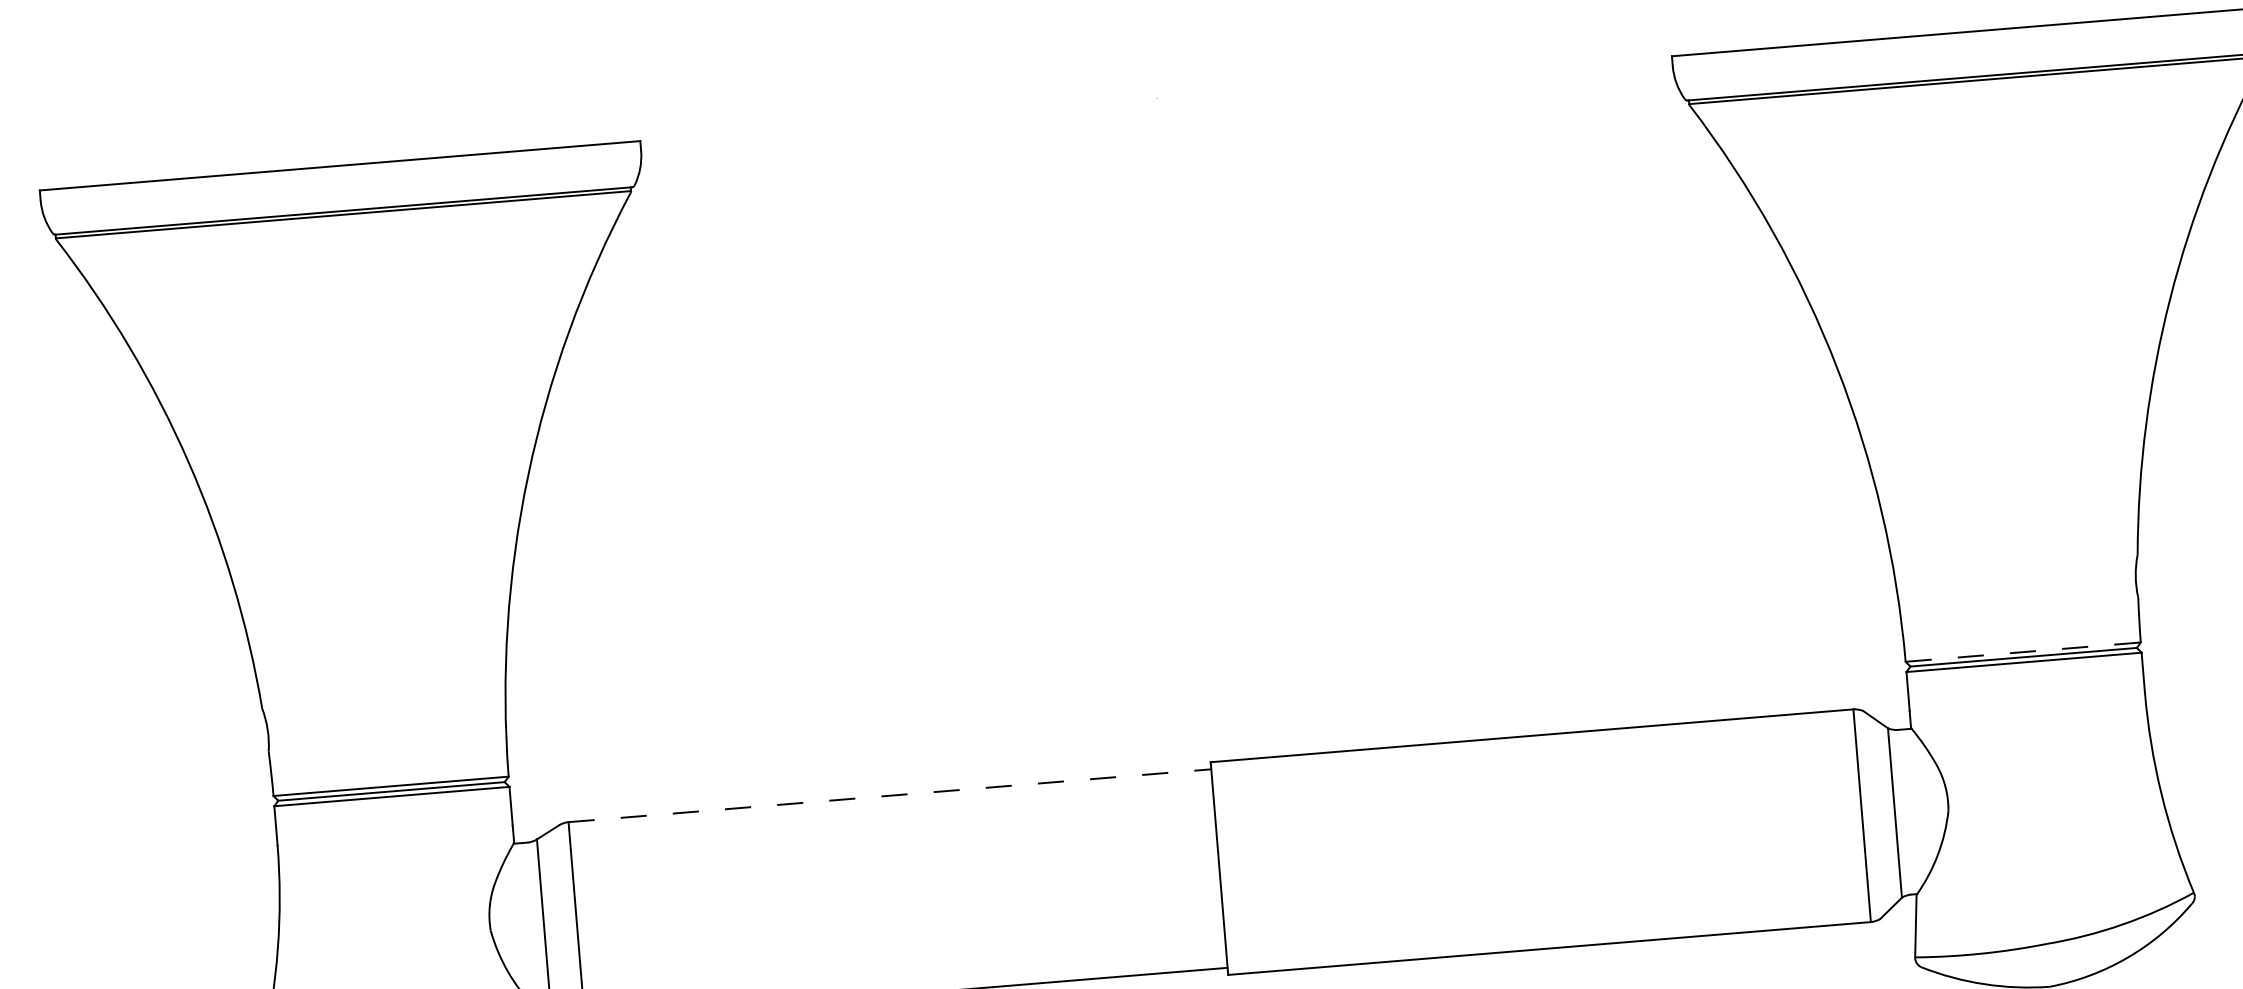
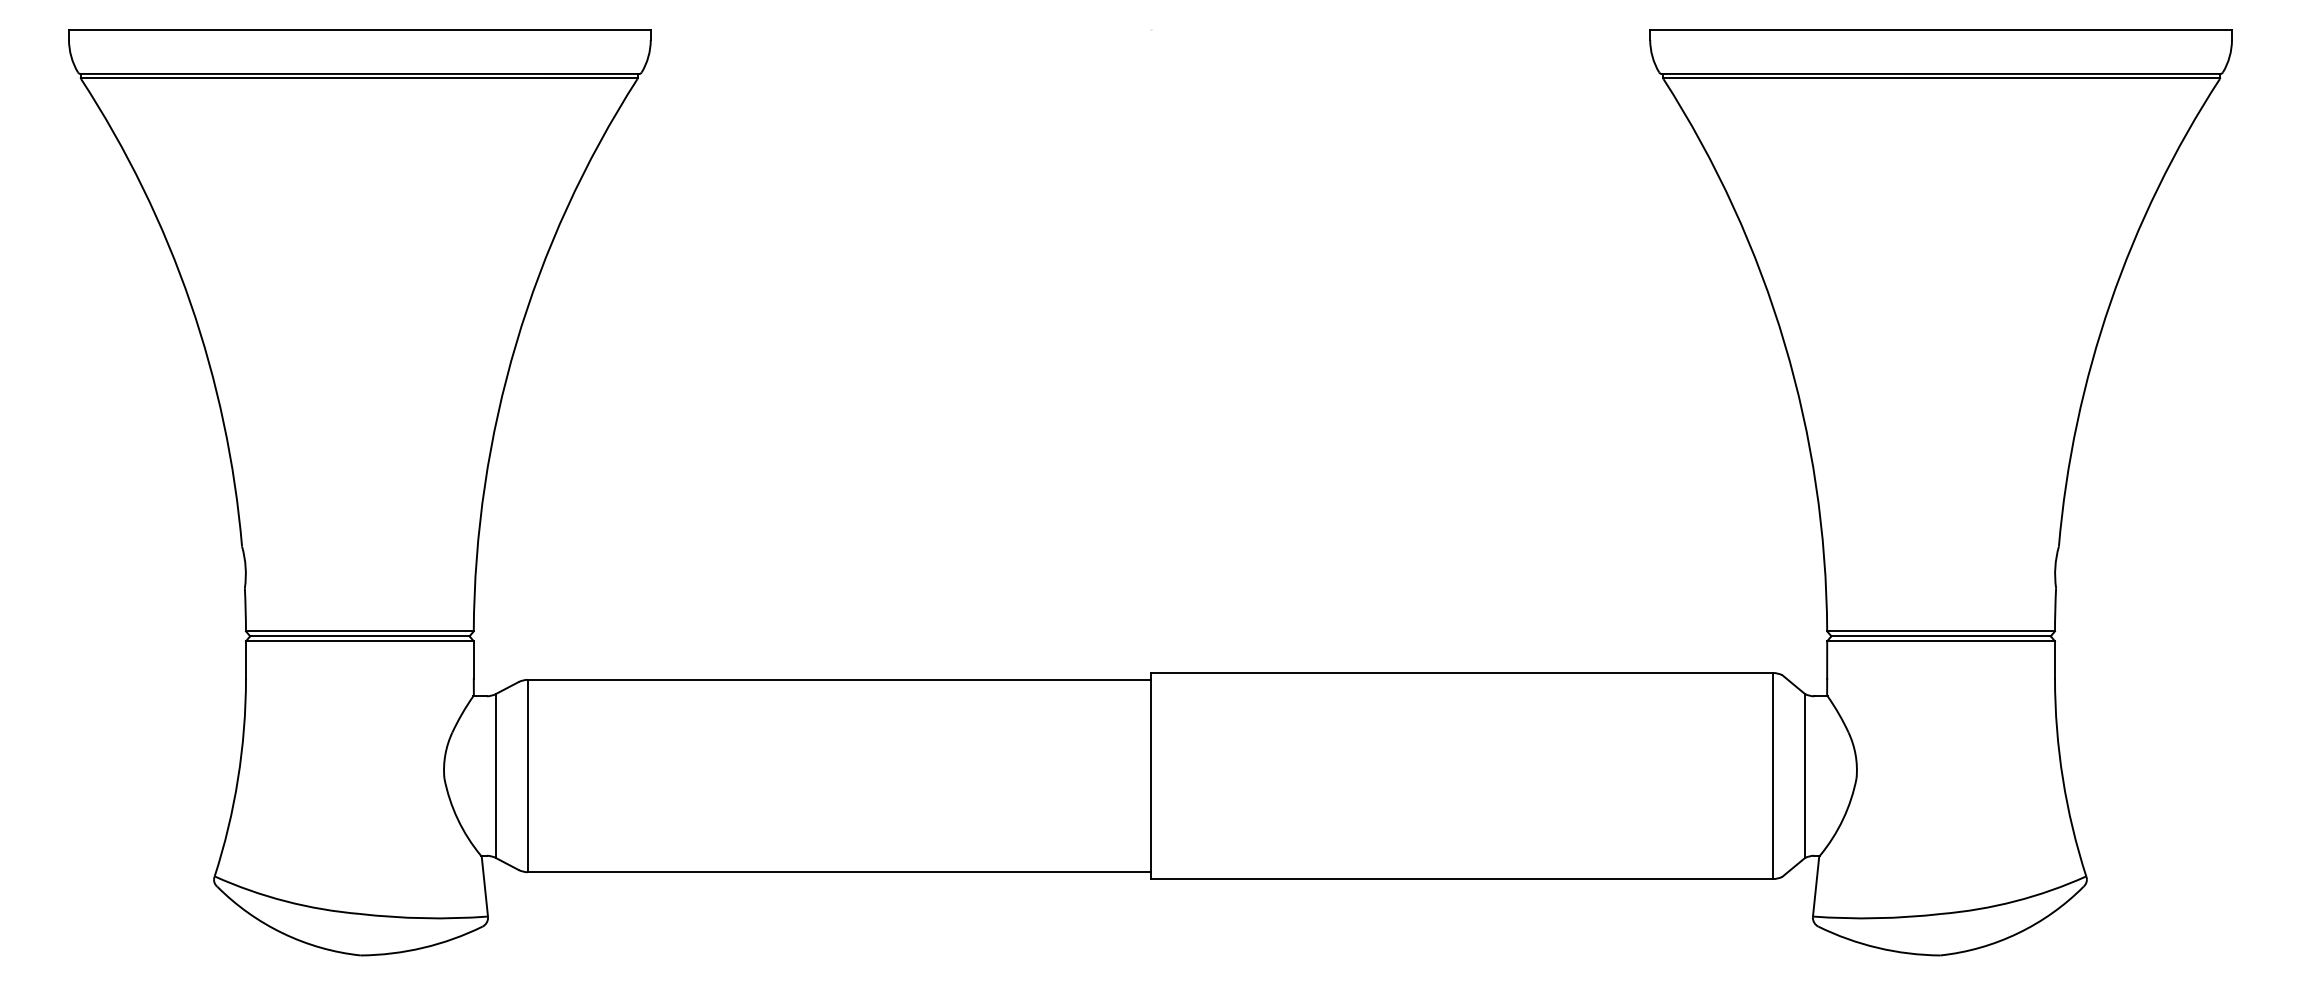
line: (2023, 652) -> (1941, 631), dashed -> solid
line: (890, 795) -> (839, 679), dashed -> solid

